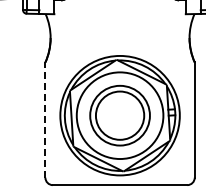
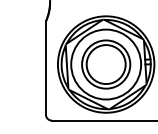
line: (45, 120) -> (45, 68), dashed -> solid

